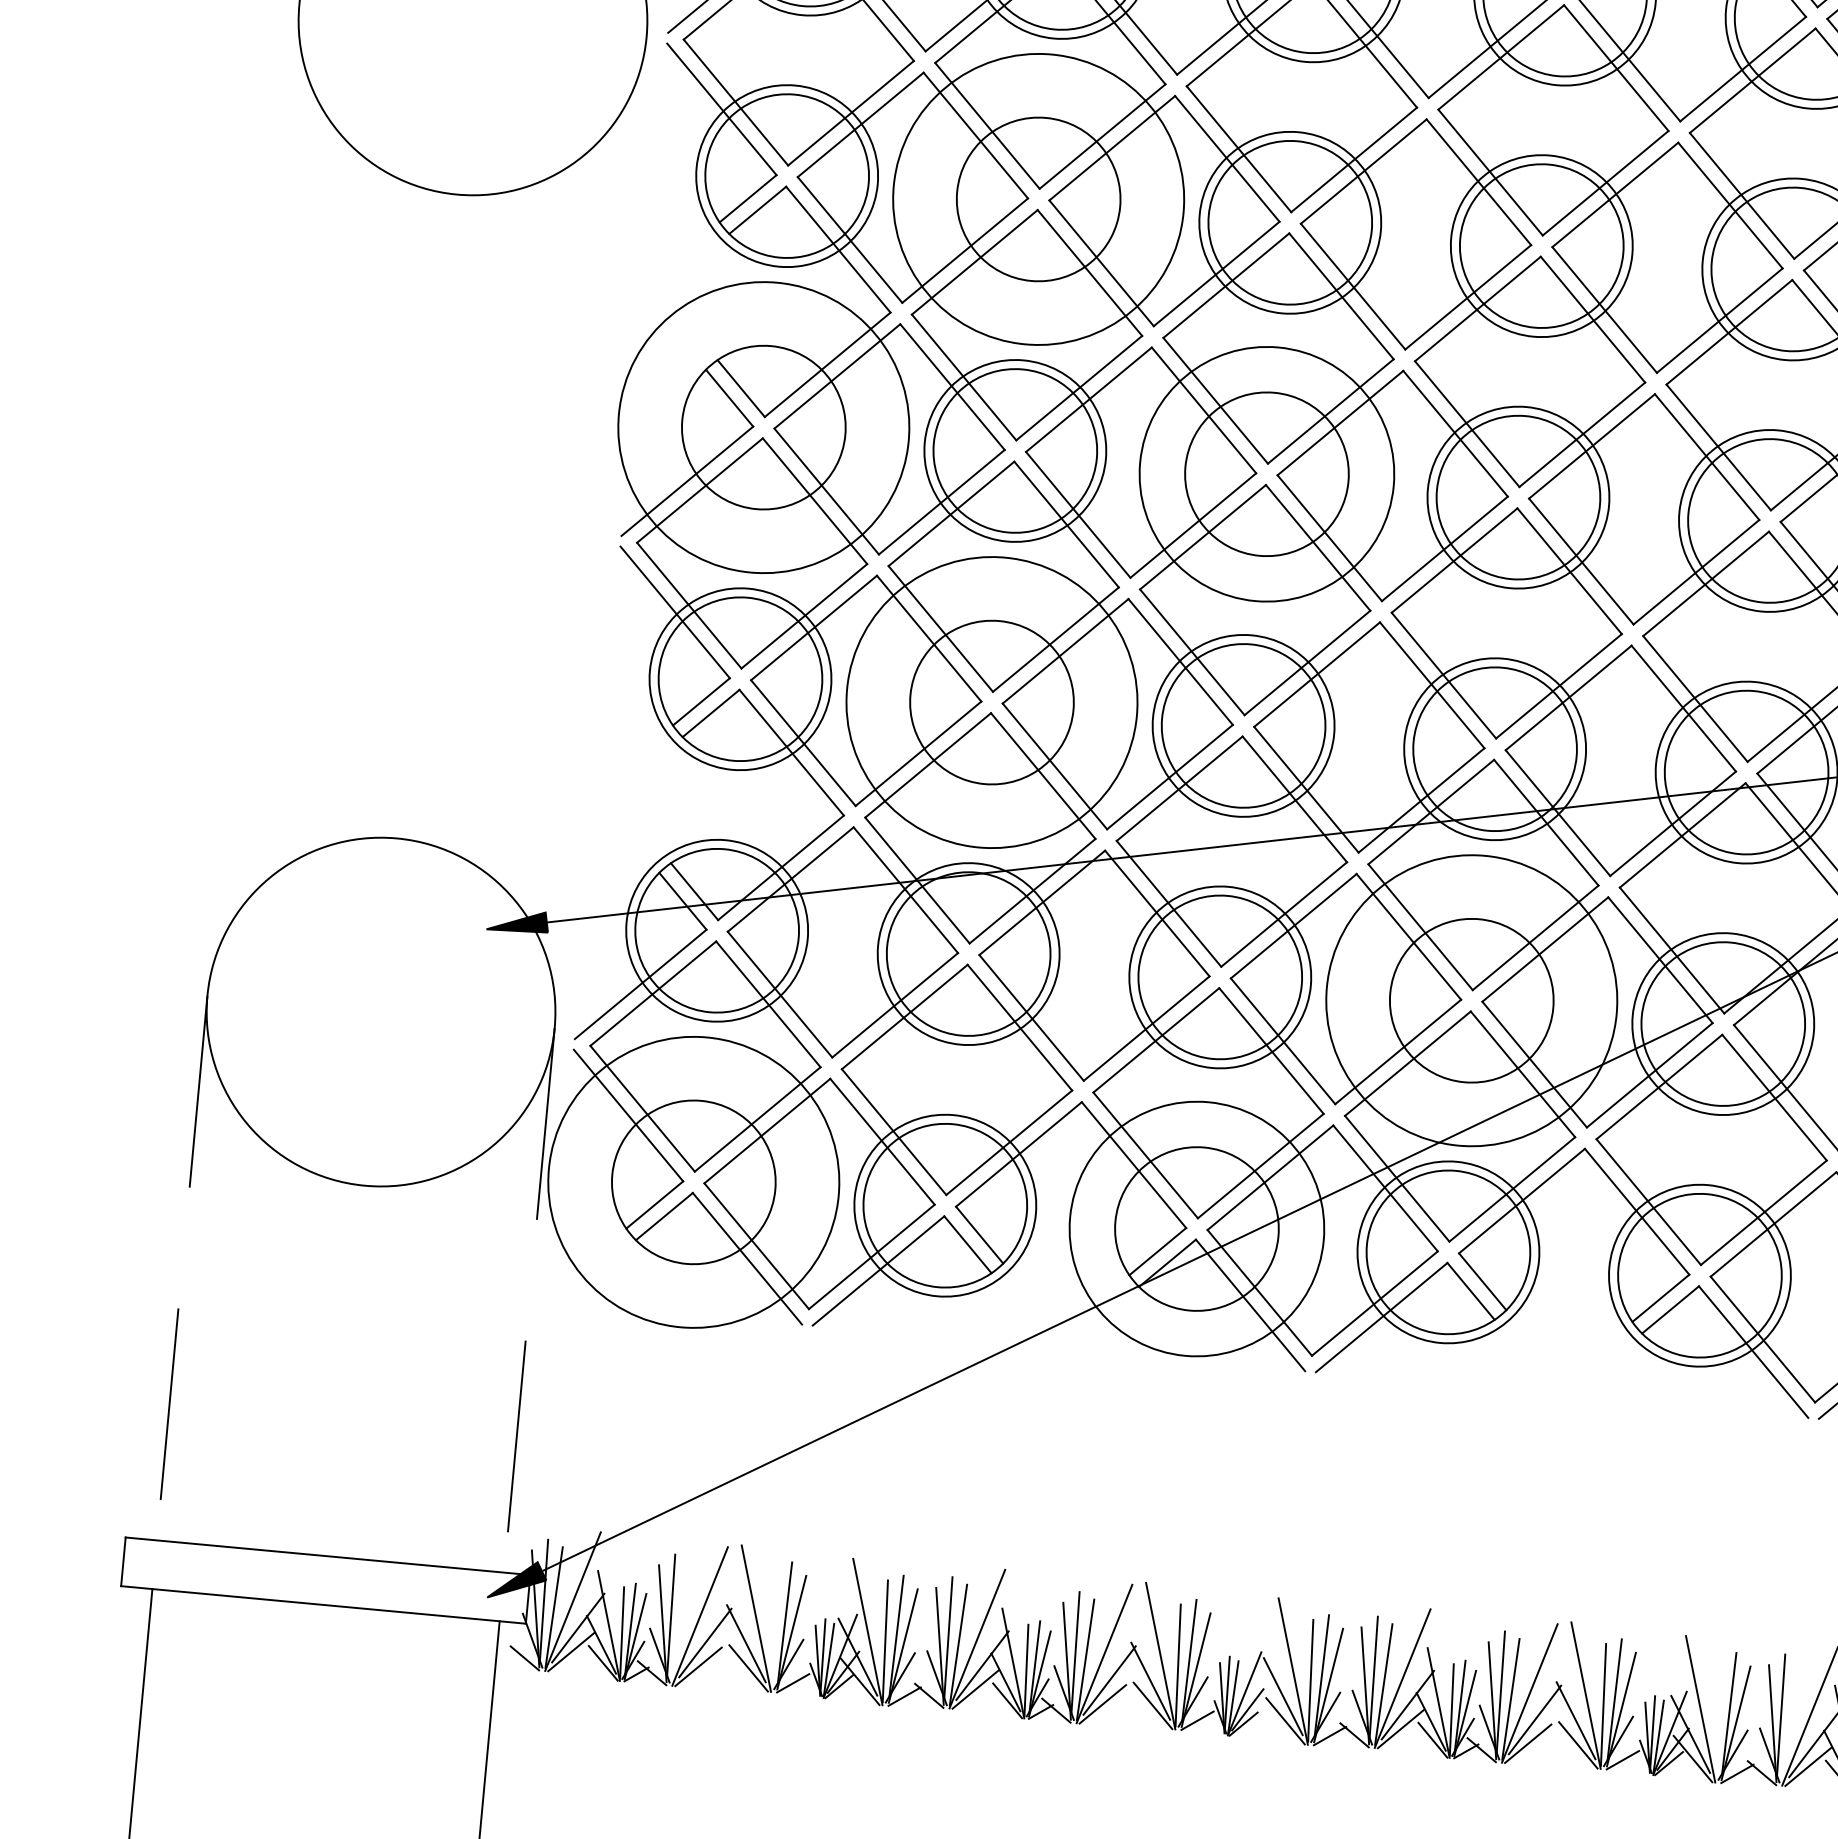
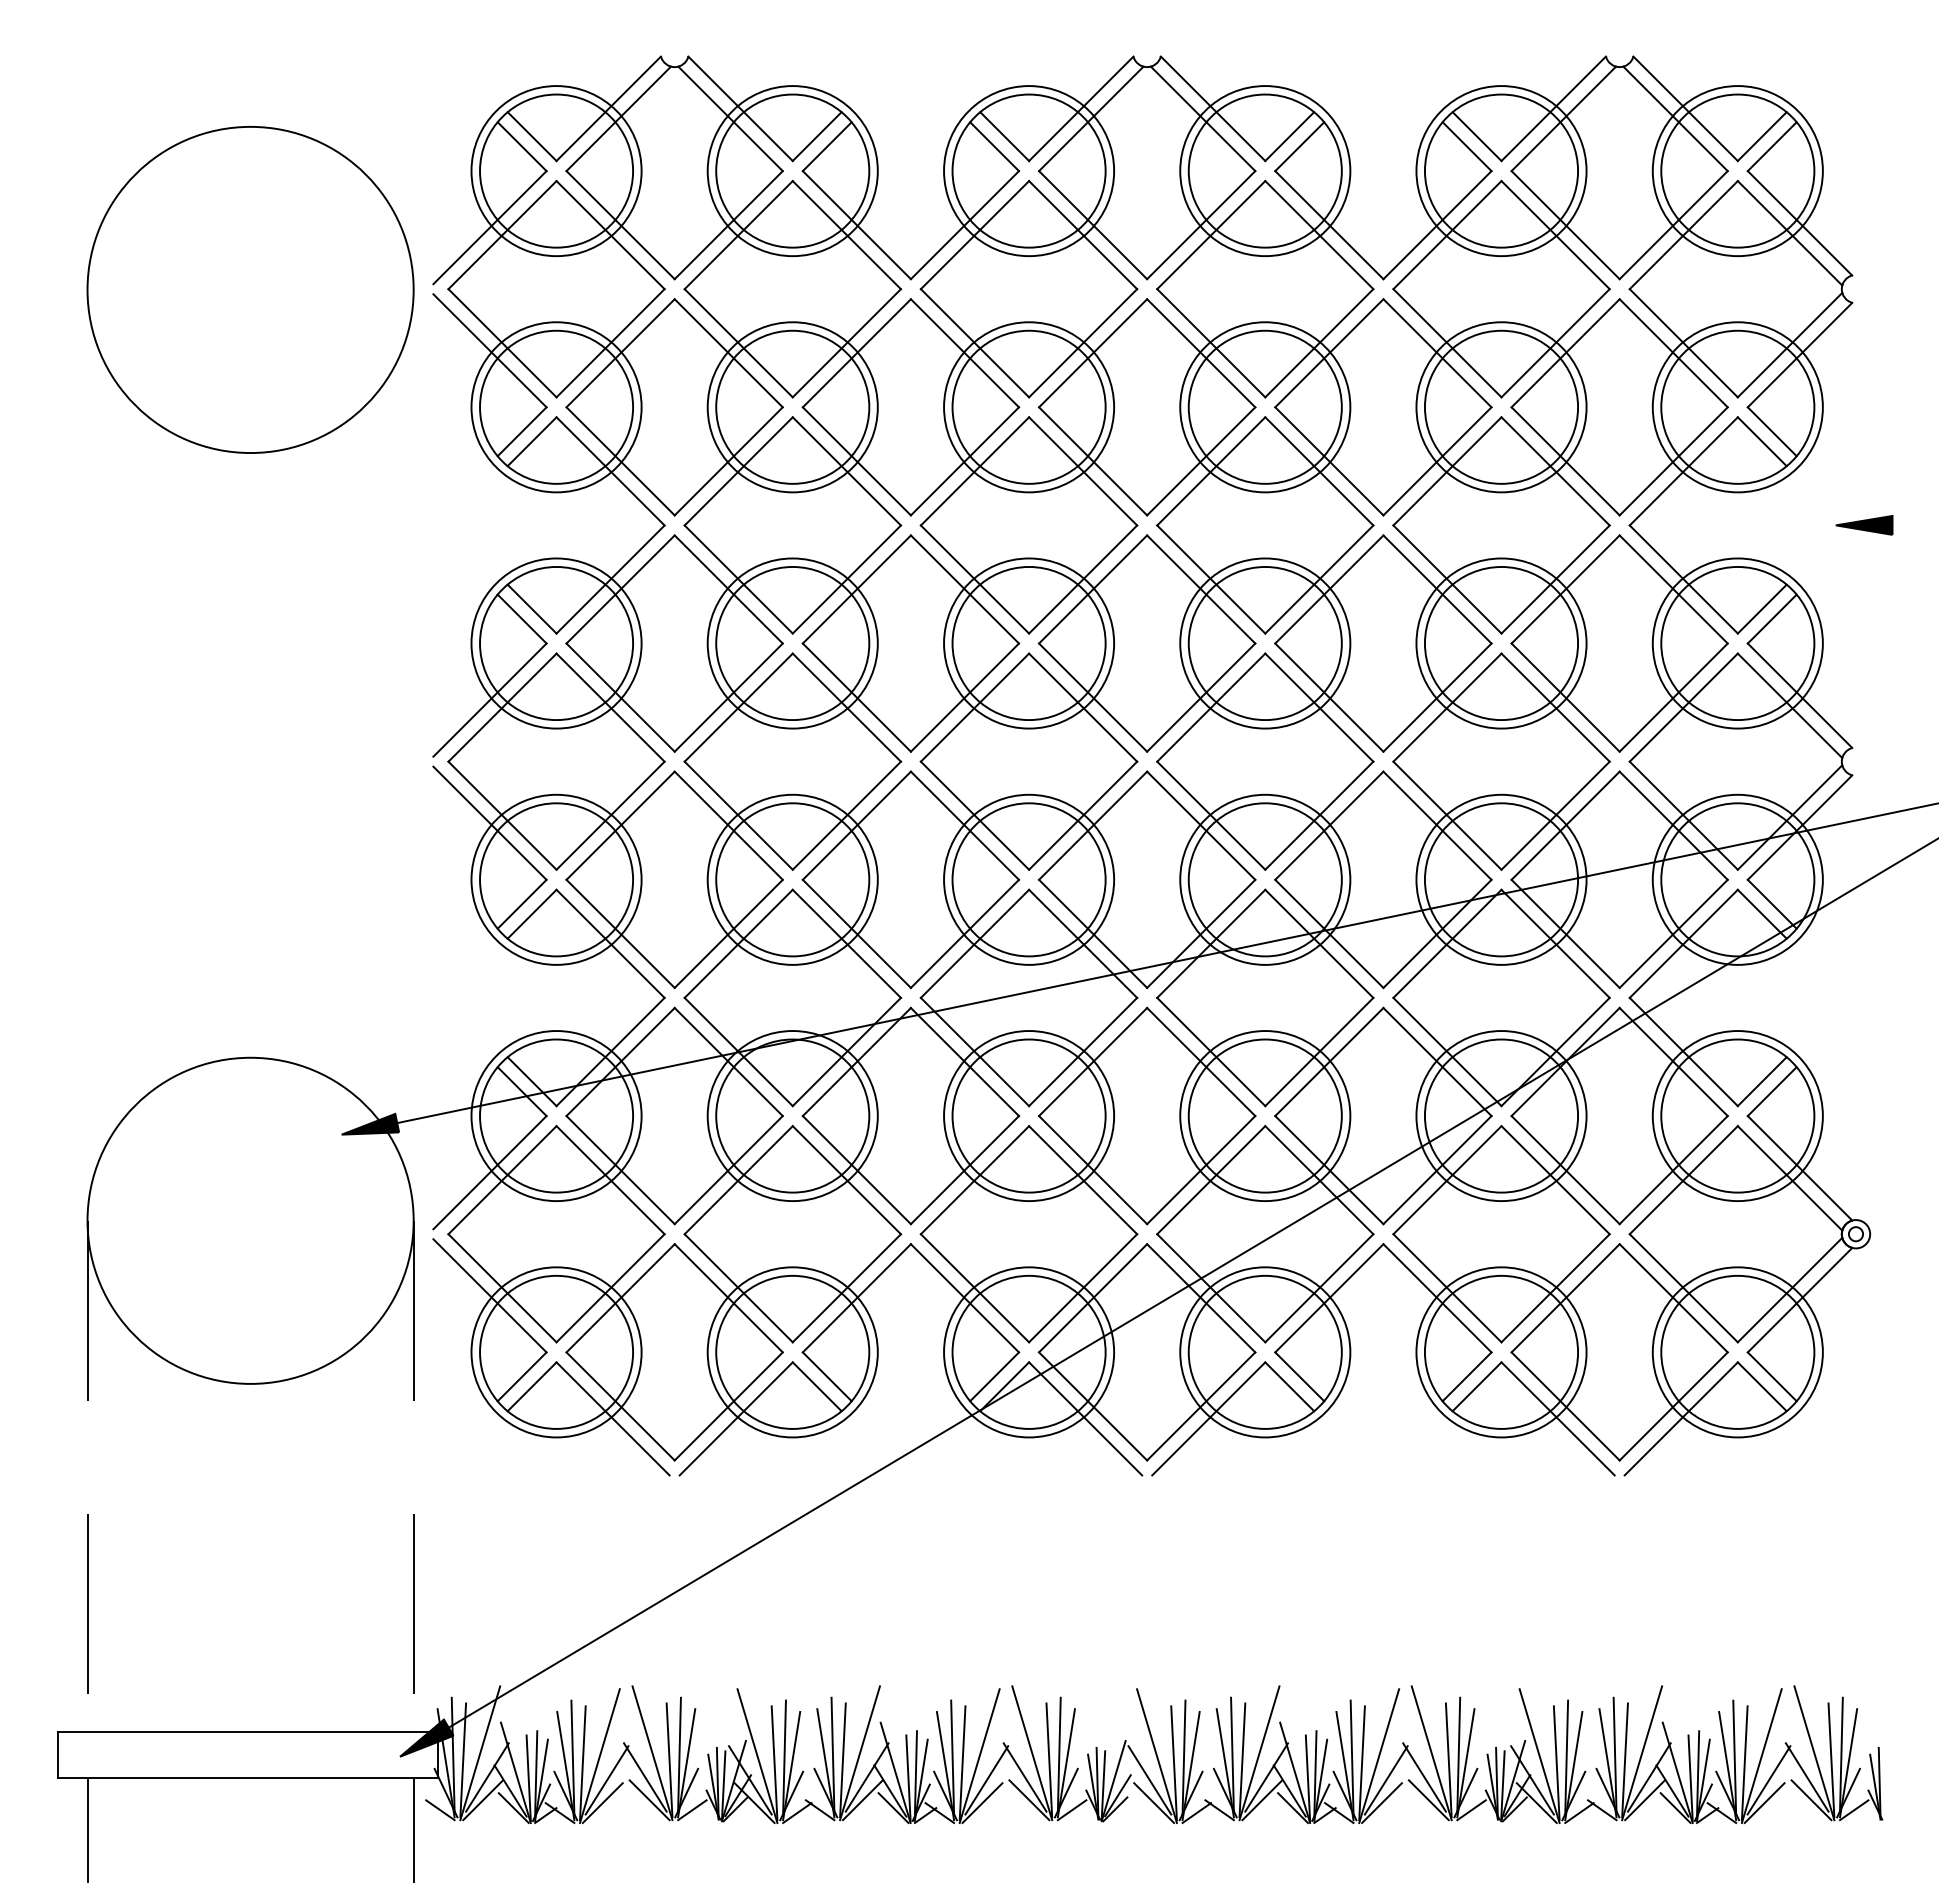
circle: (1038, 199) -> (792, 407), size x0.62
circle: (763, 427) -> (556, 643), size x0.62
circle: (1267, 474) -> (1029, 643), size x0.71
circle: (991, 702) -> (792, 879), size x0.62
circle: (1471, 1001) -> (1265, 1116), size x0.62
circle: (693, 1182) -> (556, 1352), size x0.62
circle: (1197, 1229) -> (1029, 1352), size x0.71
line: (680, 1622) -> (582, 1763), added
line: (773, 1628) -> (669, 1760), added
line: (1717, 1718) -> (1556, 1763), added
line: (1790, 1722) -> (1624, 1760), added

